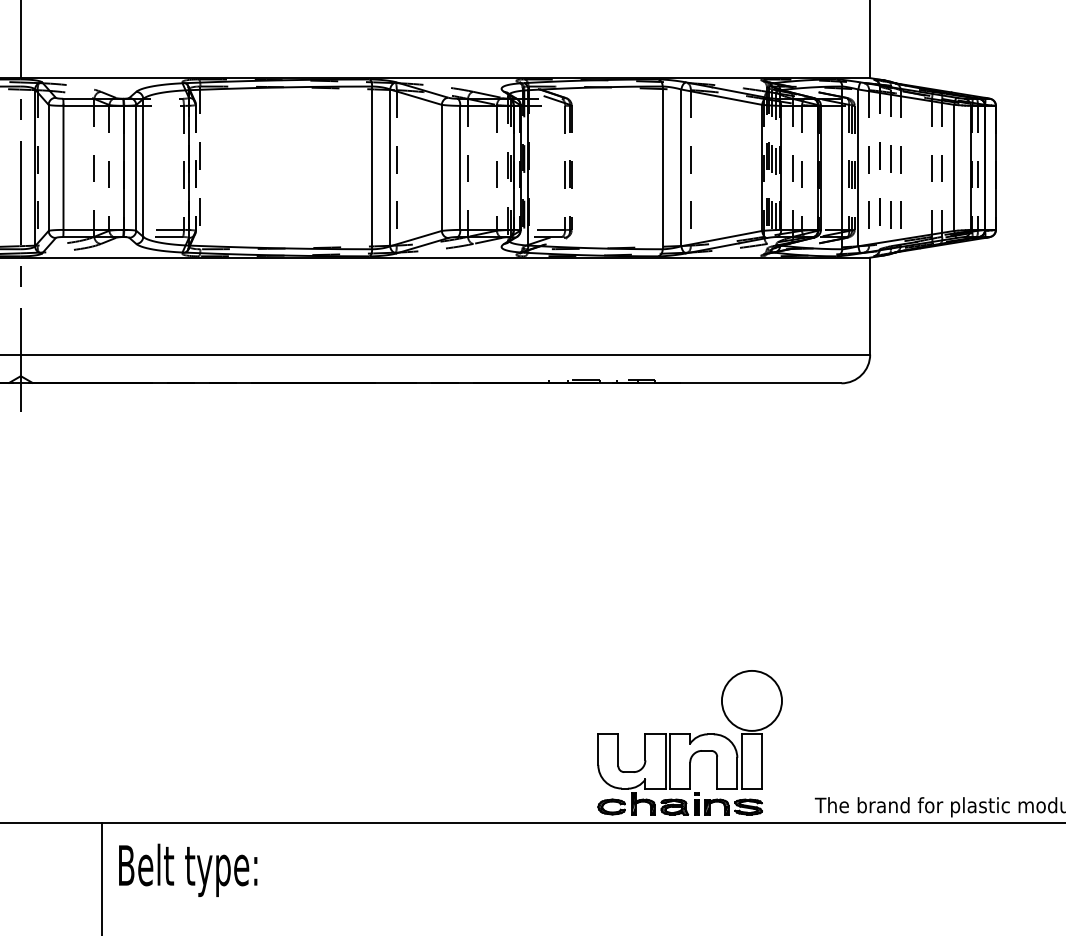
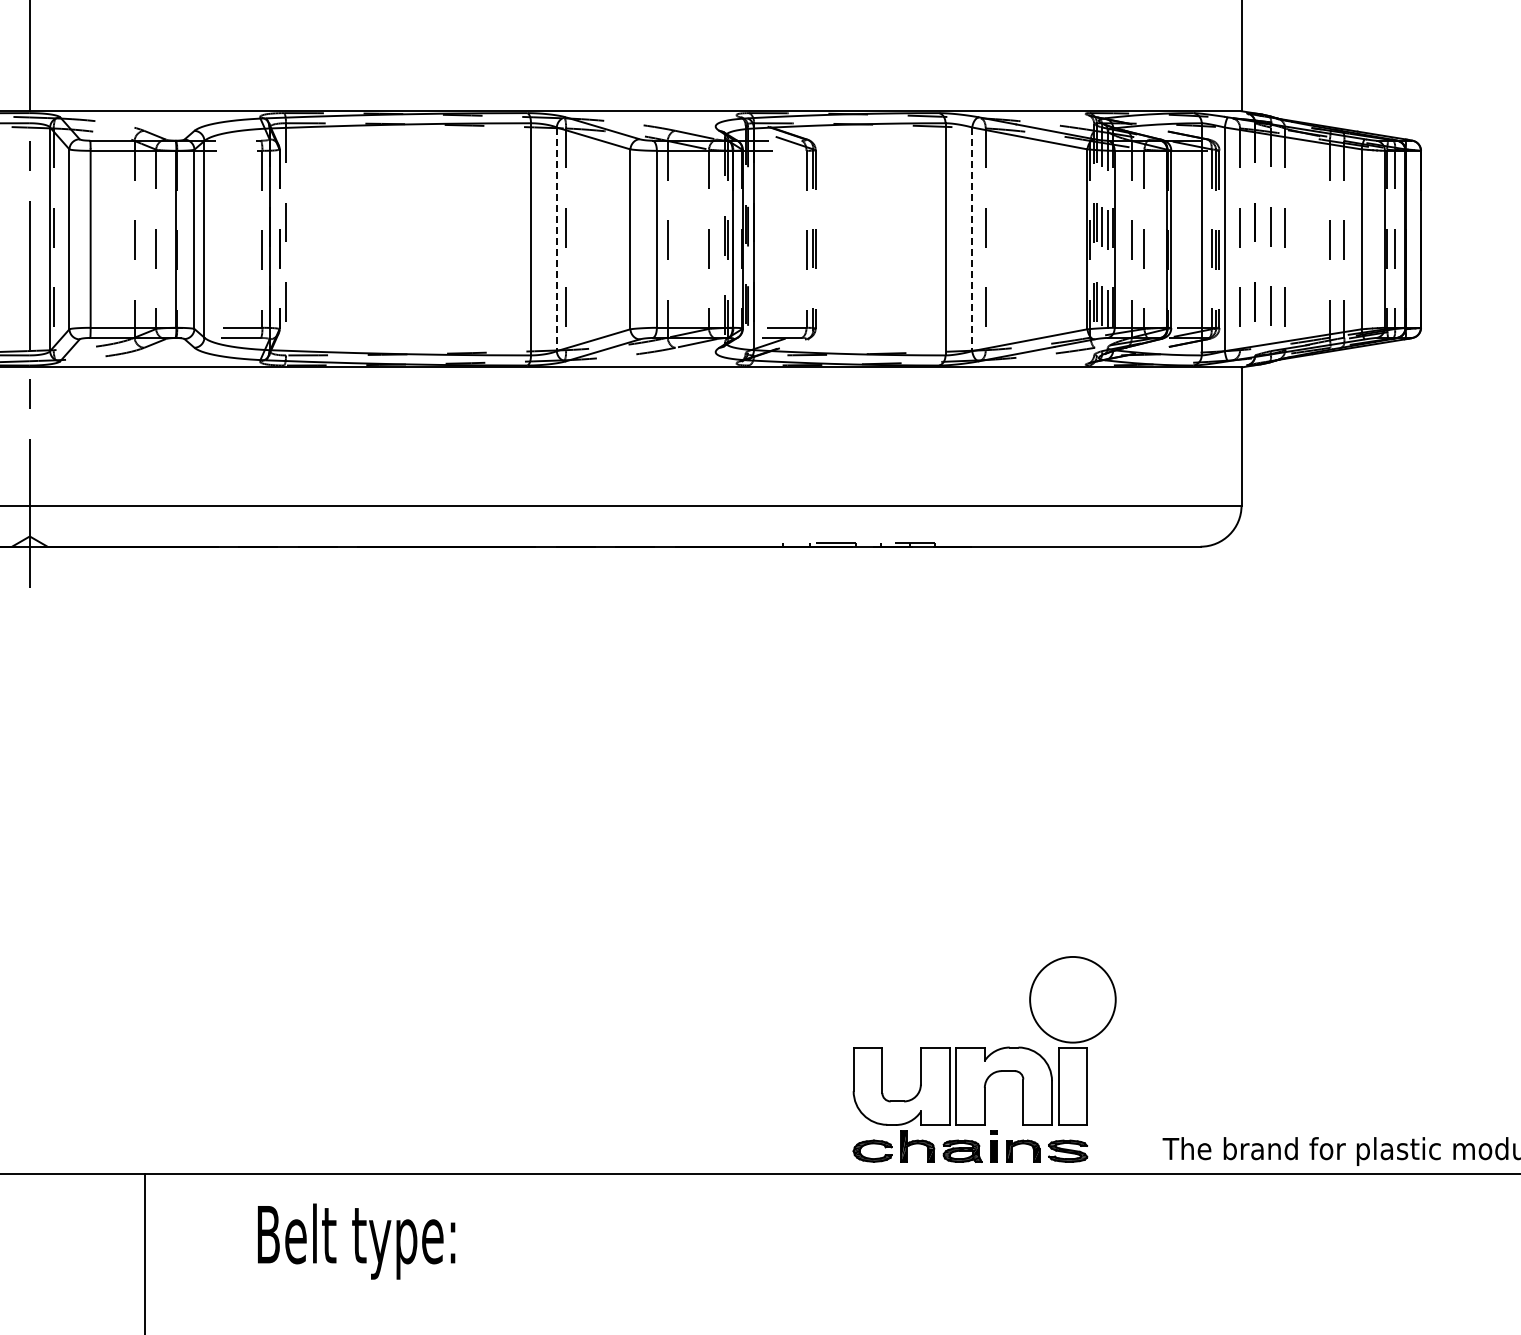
line: (390, 168) -> (556, 239), solid -> dashed
line: (681, 168) -> (972, 239), solid -> dashed
text: (188, 870) -> (356, 1241), moved

